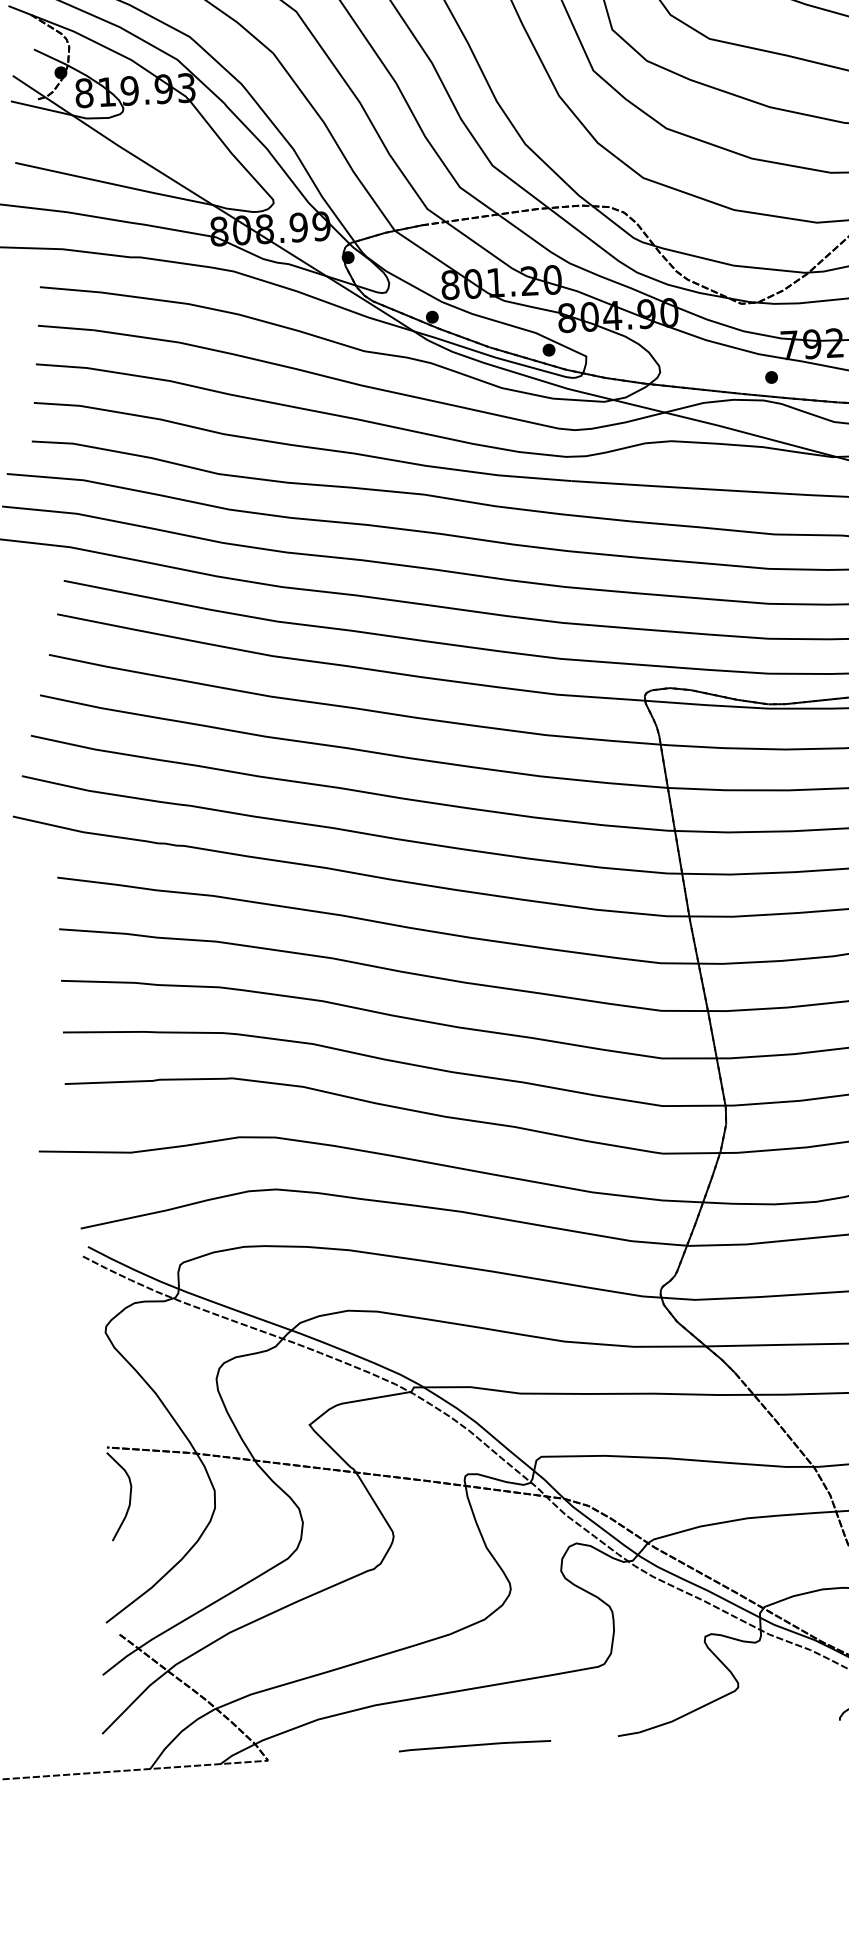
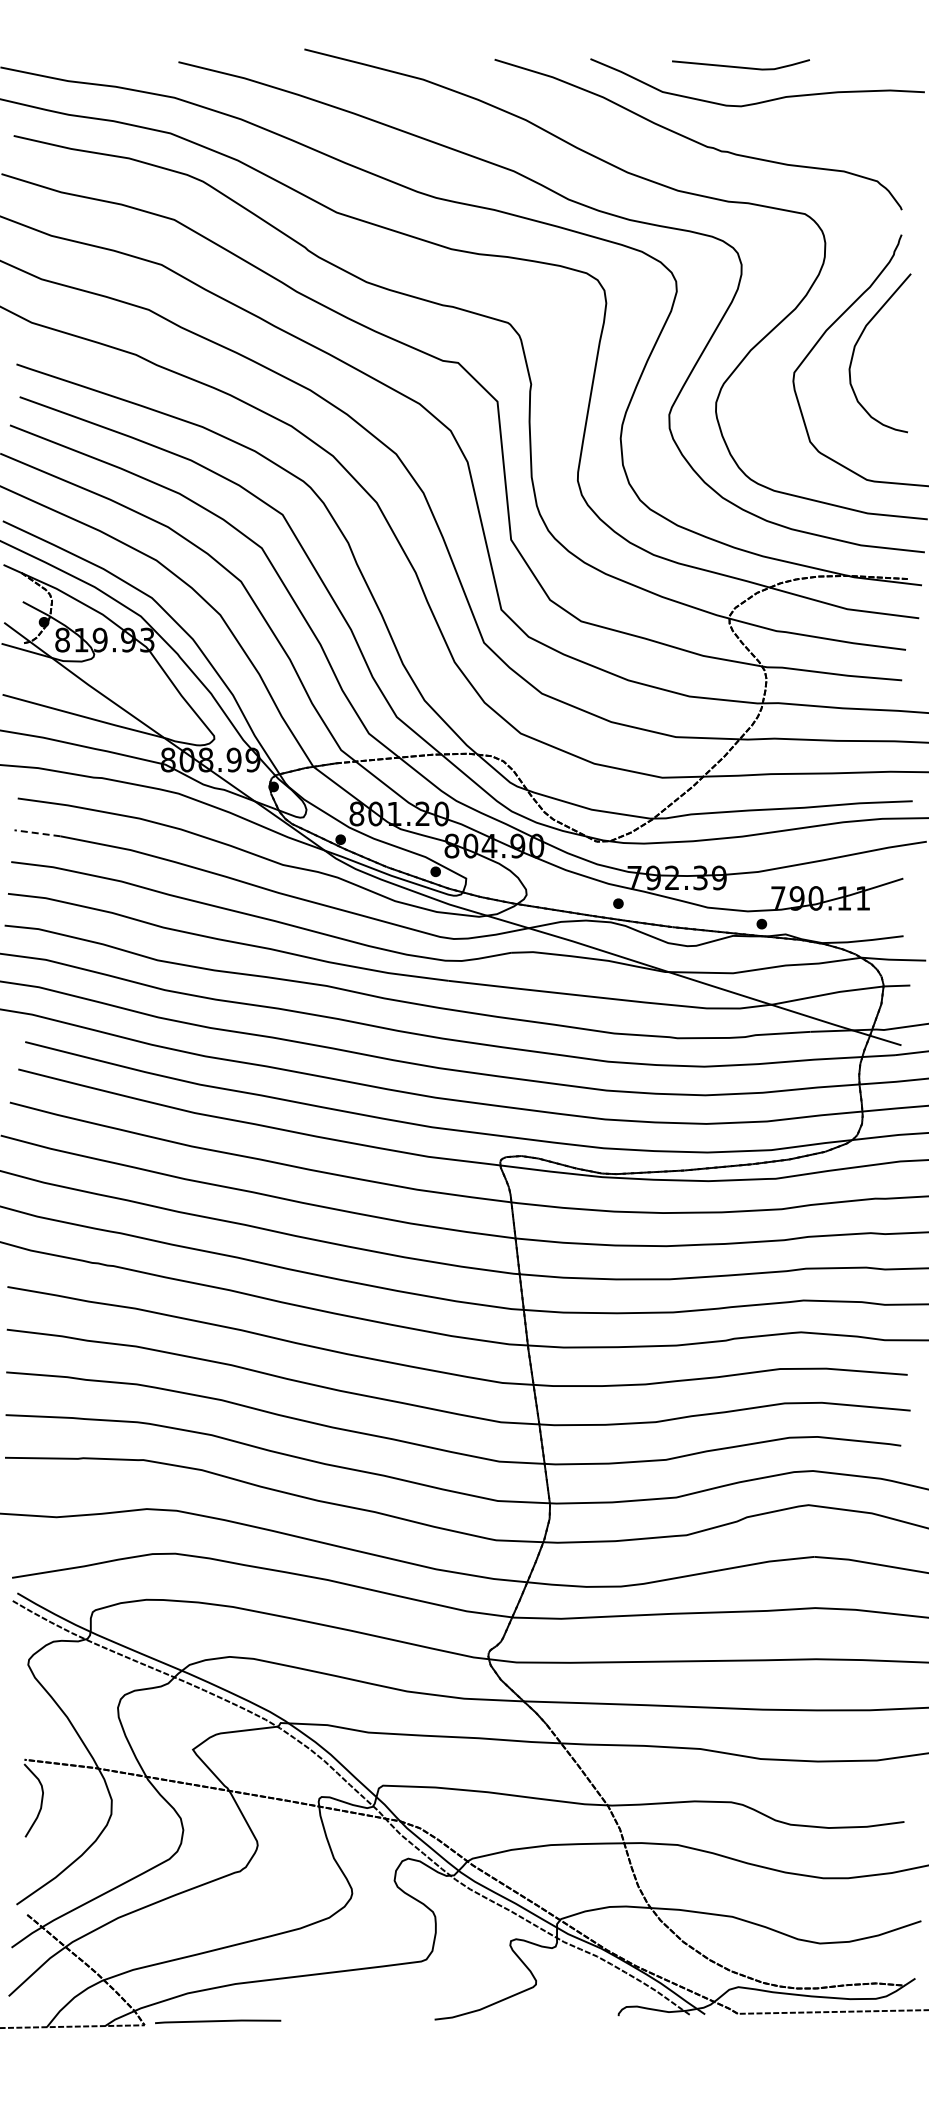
line: (65, 328) -> (37, 833), solid -> dashed
line: (475, 1745) -> (218, 2021), moved

